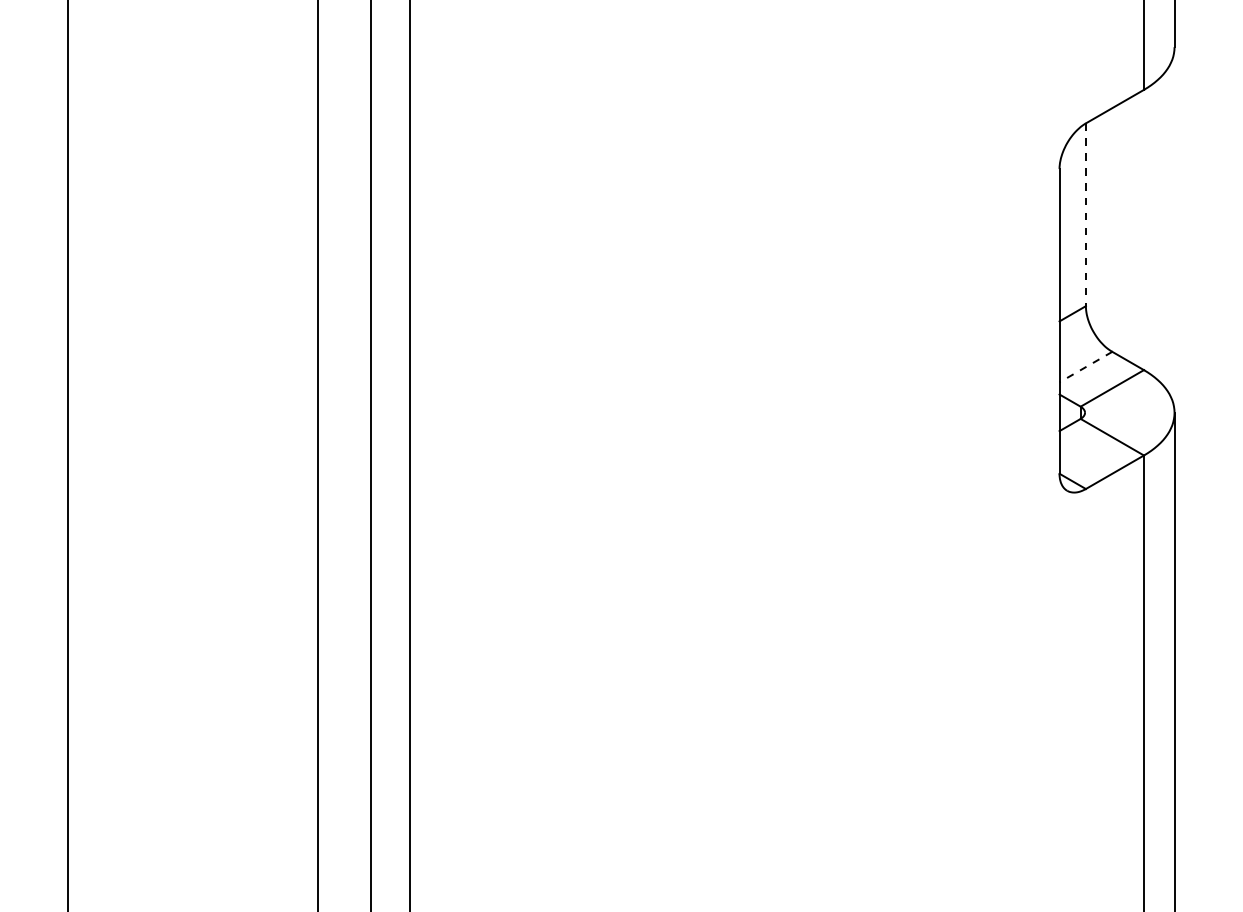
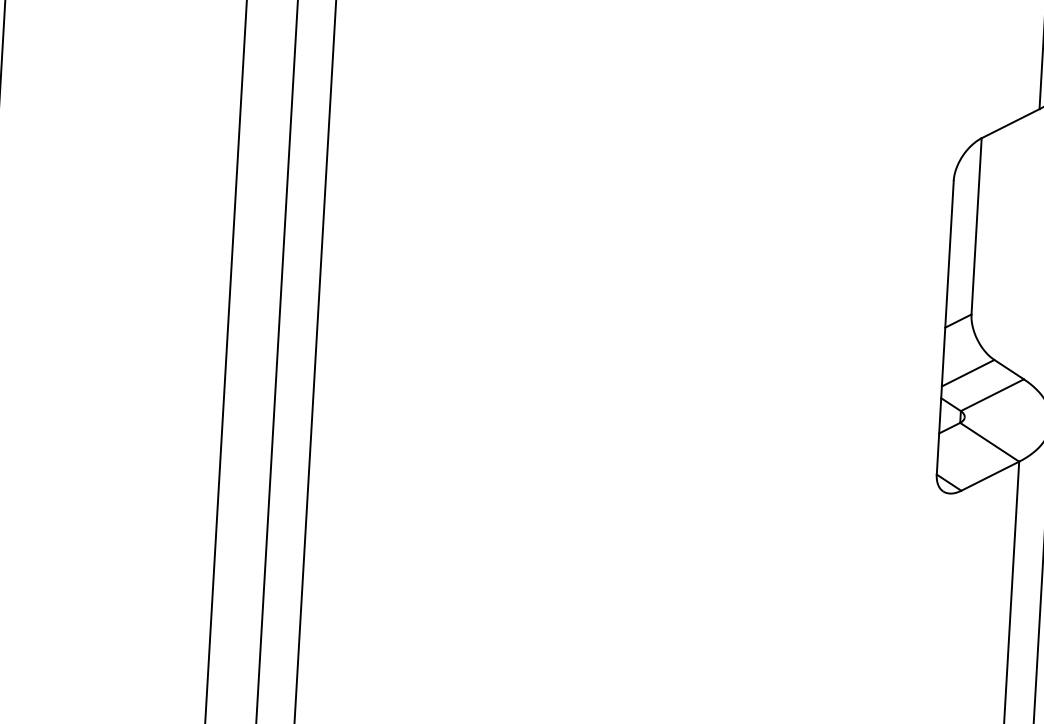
line: (1085, 215) -> (976, 227), dashed -> solid
line: (1085, 367) -> (967, 373), dashed -> solid

